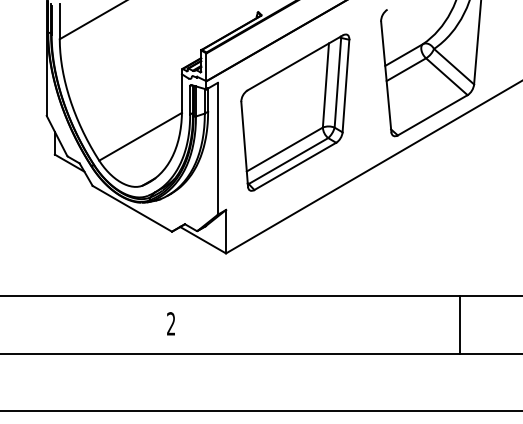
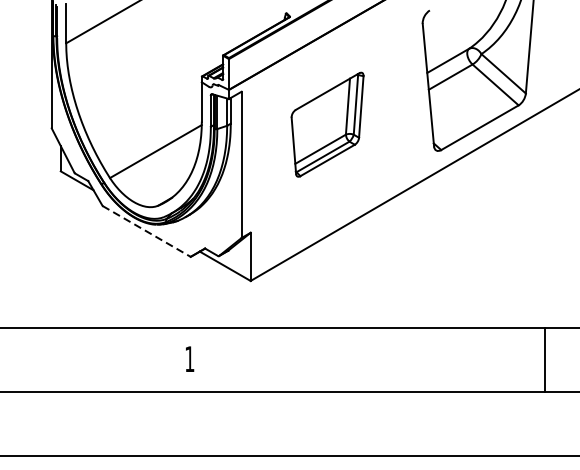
part: (295, 112) -> (327, 124), size x0.6
line: (132, 208) -> (146, 231), solid -> dashed
text: (171, 323) -> (190, 358), 2 -> 1
line: (460, 324) -> (545, 359), moved

